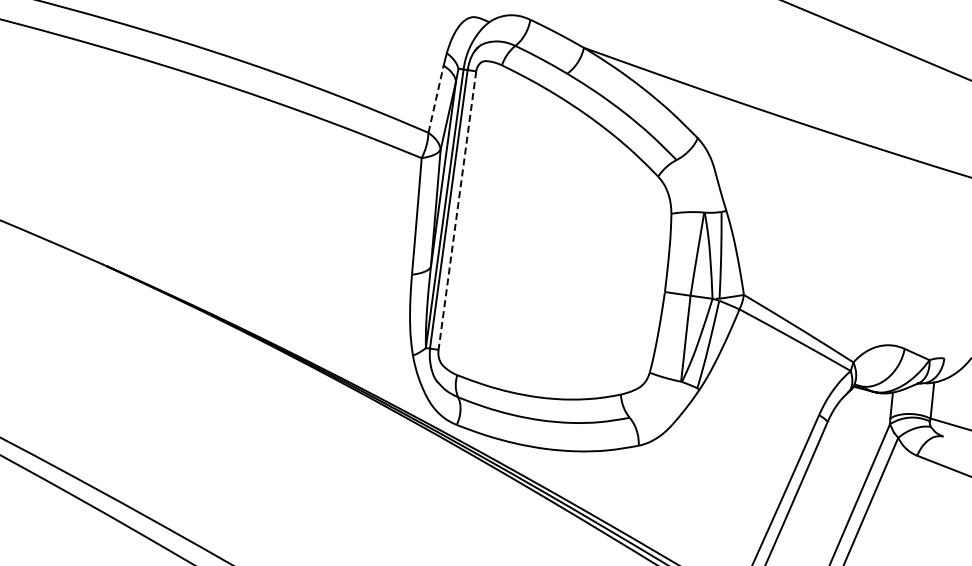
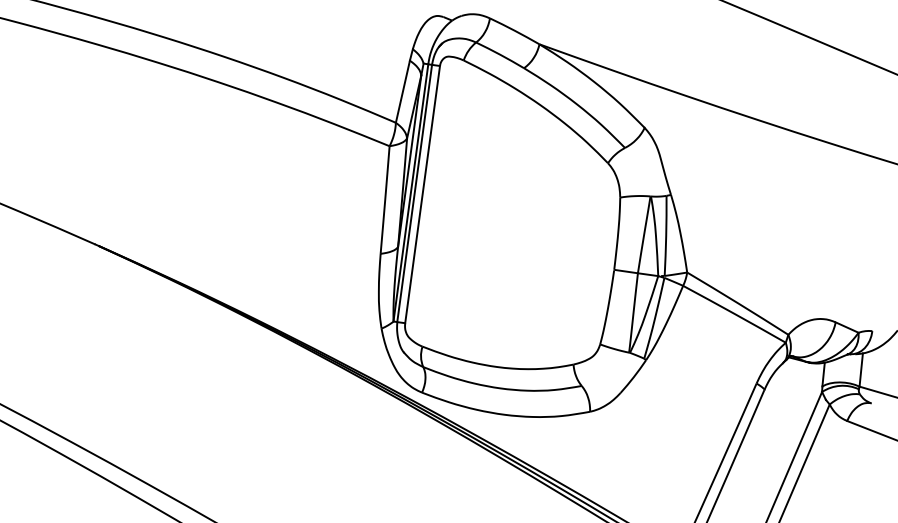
line: (436, 98) -> (403, 91), dashed -> solid
line: (457, 210) -> (422, 194), dashed -> solid

